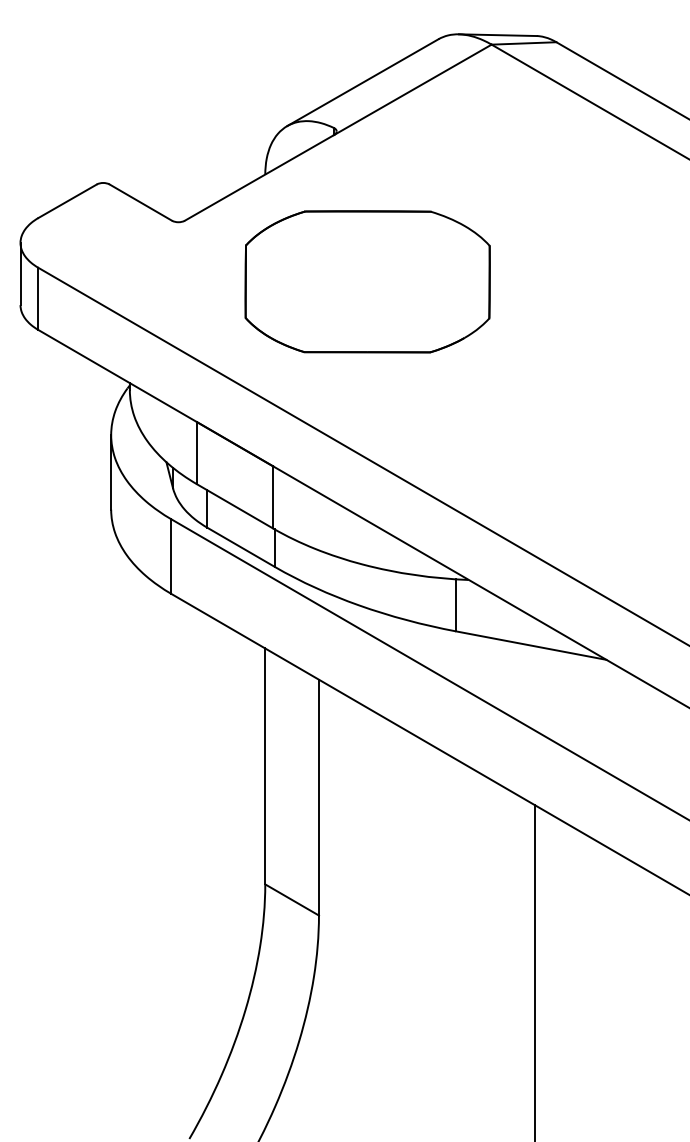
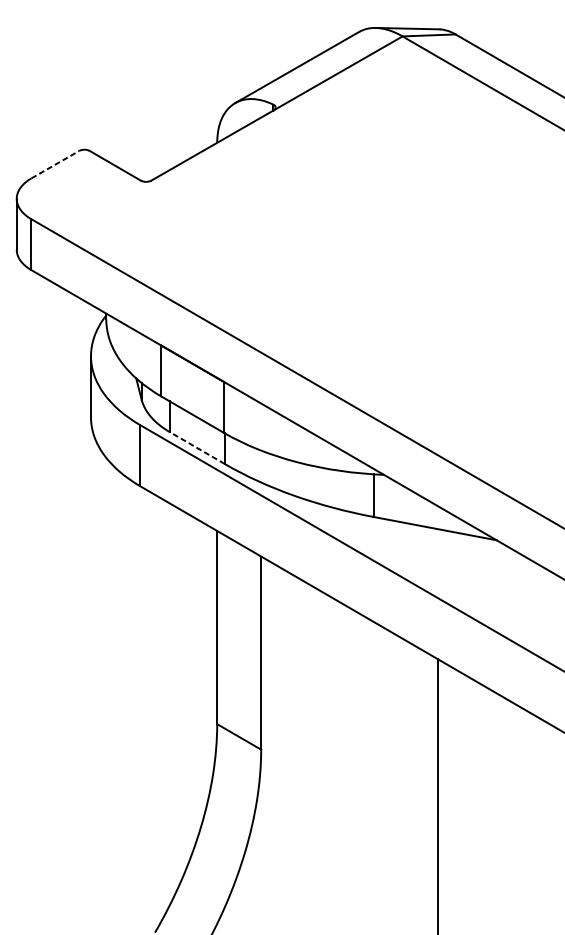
line: (67, 201) -> (55, 164), solid -> dashed
part: (367, 281) -> (300, 230), removed
line: (240, 547) -> (196, 448), solid -> dashed

